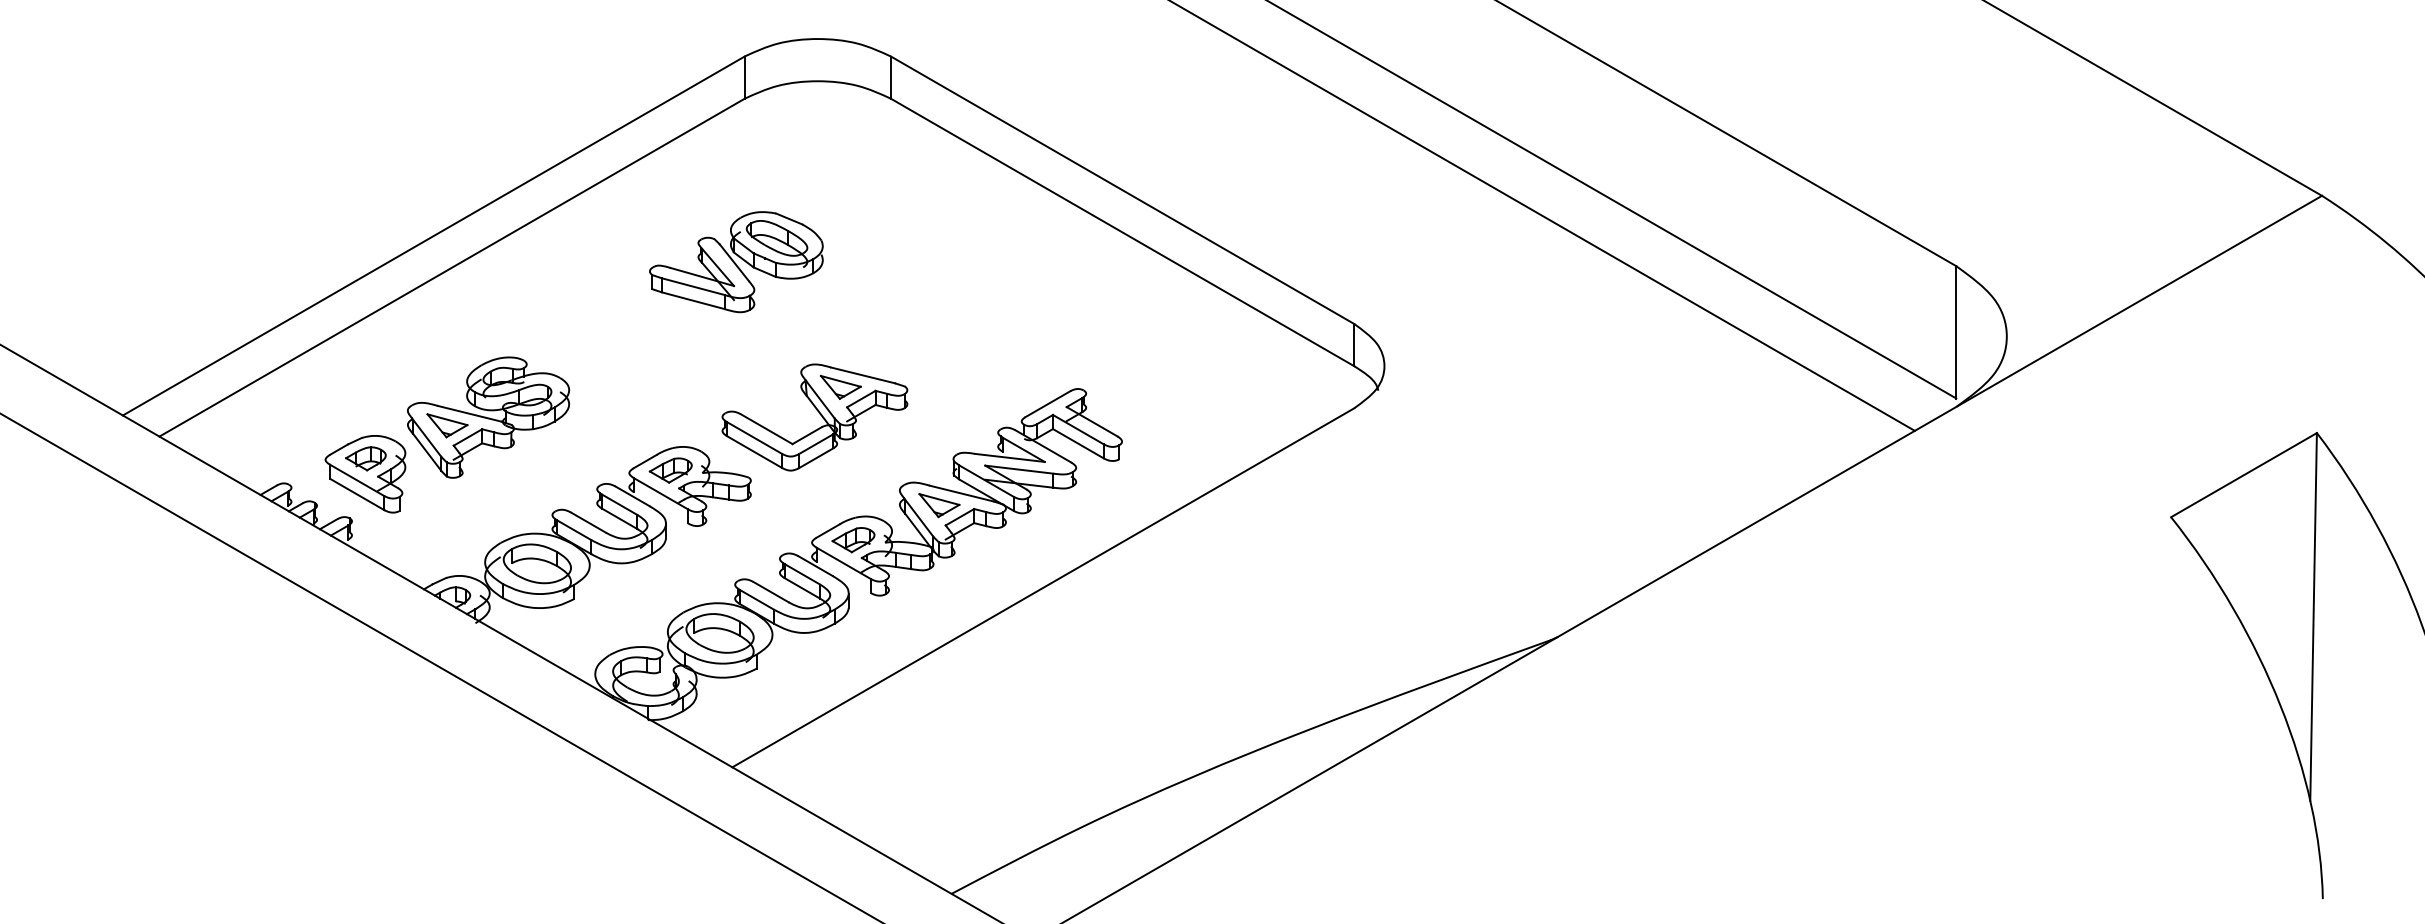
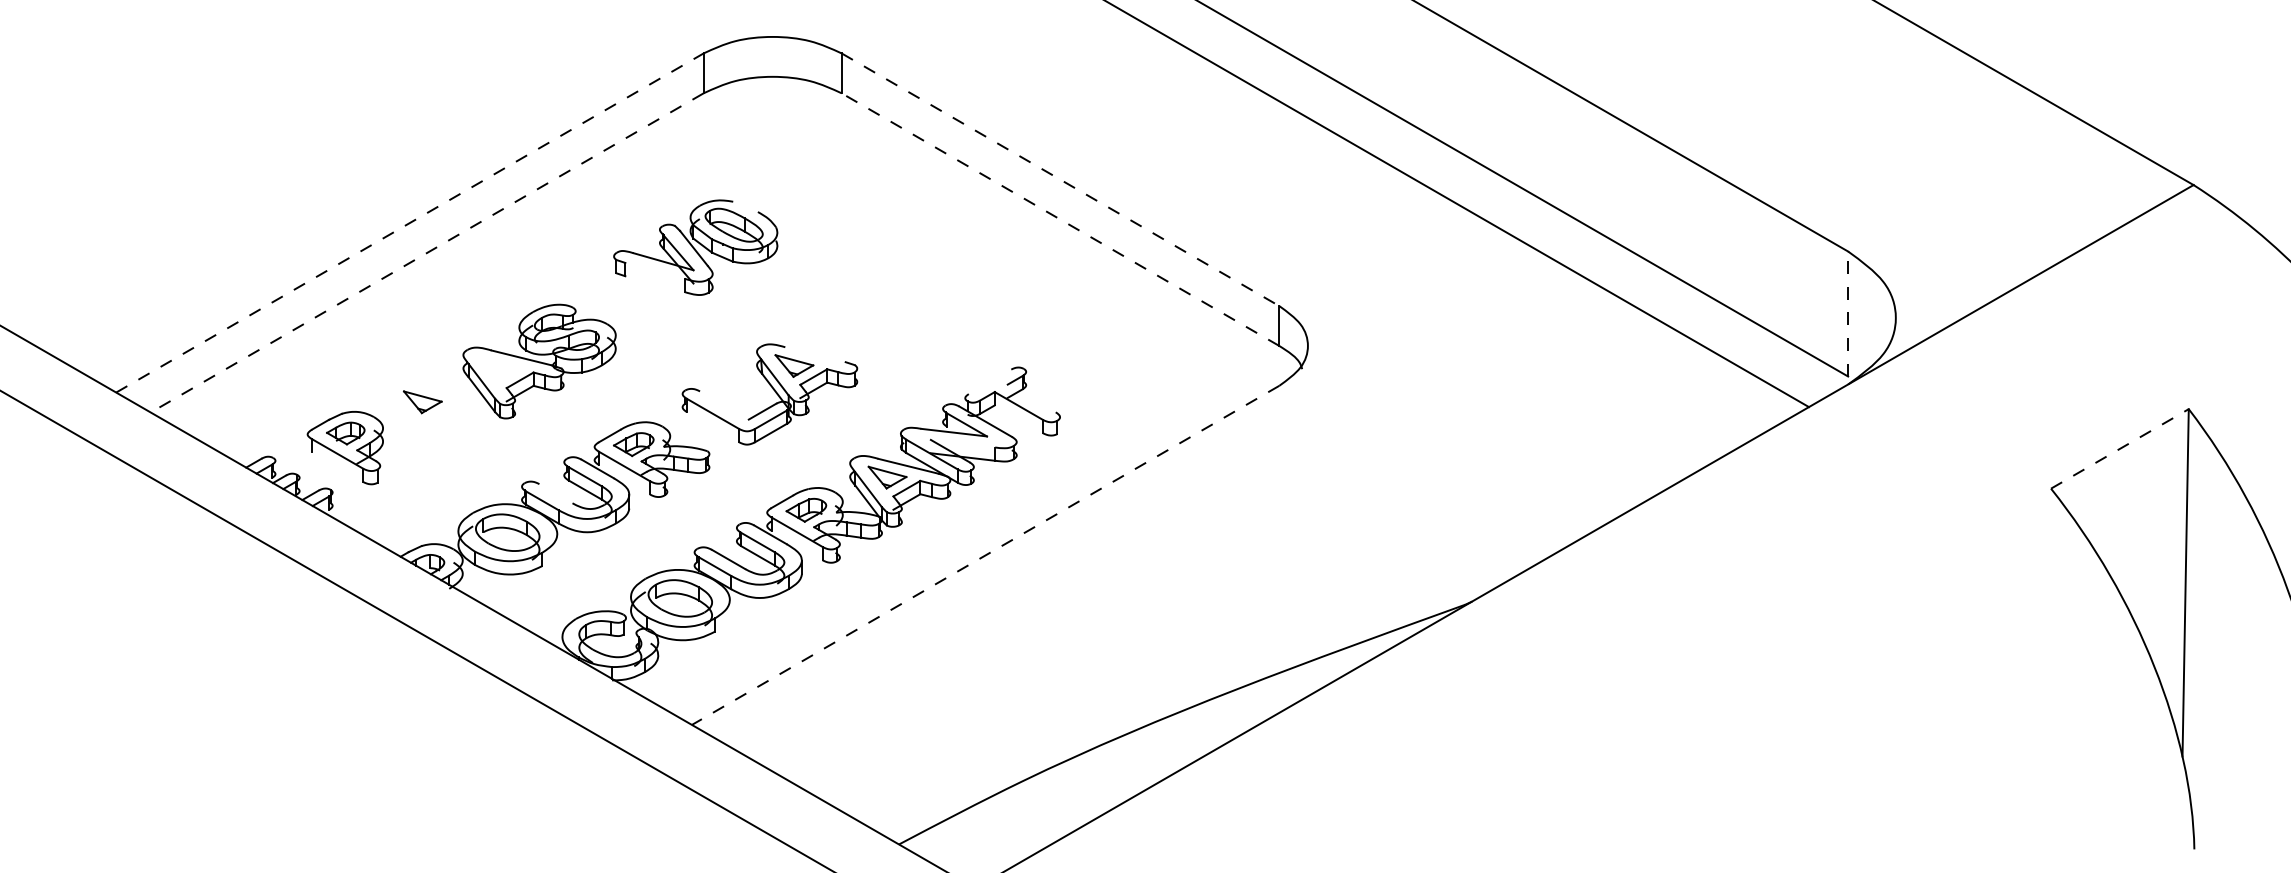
line: (1122, 189) -> (1060, 179), solid -> dashed
line: (789, 218) -> (745, 206), removed
line: (1122, 232) -> (1060, 219), solid -> dashed
line: (434, 235) -> (410, 222), solid -> dashed
line: (451, 268) -> (426, 253), solid -> dashed
line: (692, 286) -> (654, 270), removed
line: (692, 301) -> (654, 284), removed
line: (1956, 331) -> (1848, 313), solid -> dashed
line: (863, 375) -> (815, 354), removed
line: (1047, 403) -> (989, 381), removed
part: (488, 417) -> (539, 361), moved
line: (1091, 421) -> (1031, 398), removed
line: (766, 429) -> (724, 405), removed
line: (1078, 444) -> (1018, 419), removed
line: (754, 452) -> (712, 427), removed
line: (1018, 469) -> (962, 443), removed
line: (2243, 474) -> (2119, 448), solid -> dashed
line: (357, 493) -> (337, 466), removed
line: (587, 522) -> (555, 493), removed
line: (1043, 587) -> (985, 555), solid -> dashed

